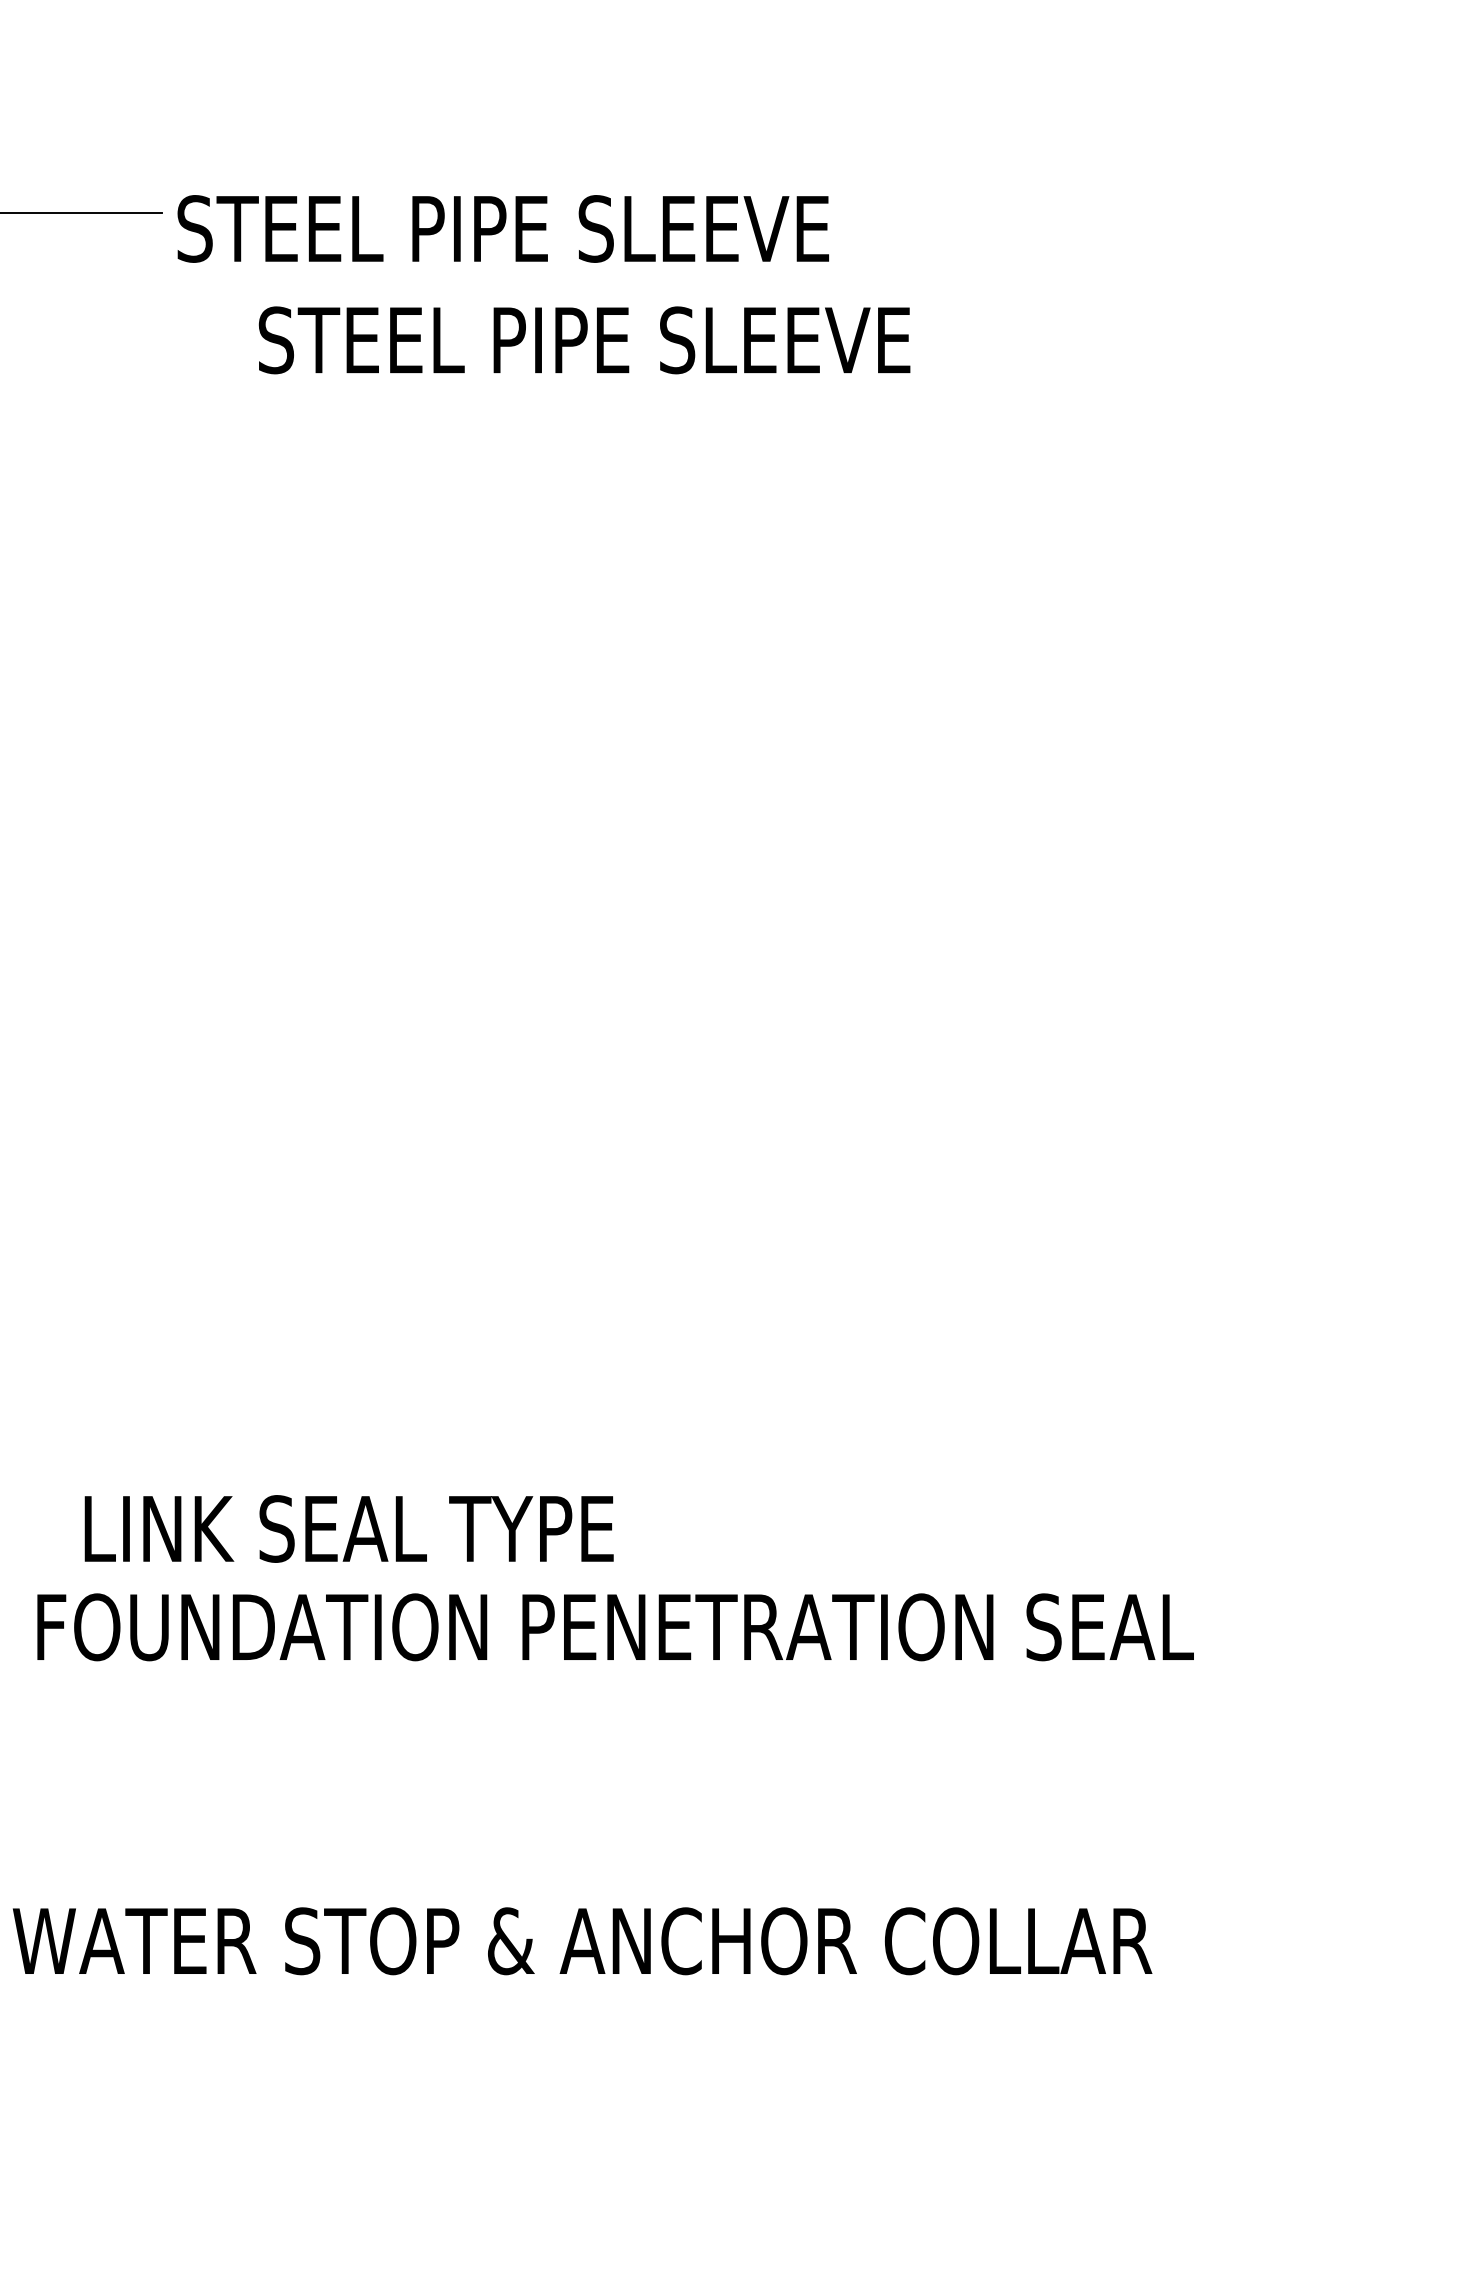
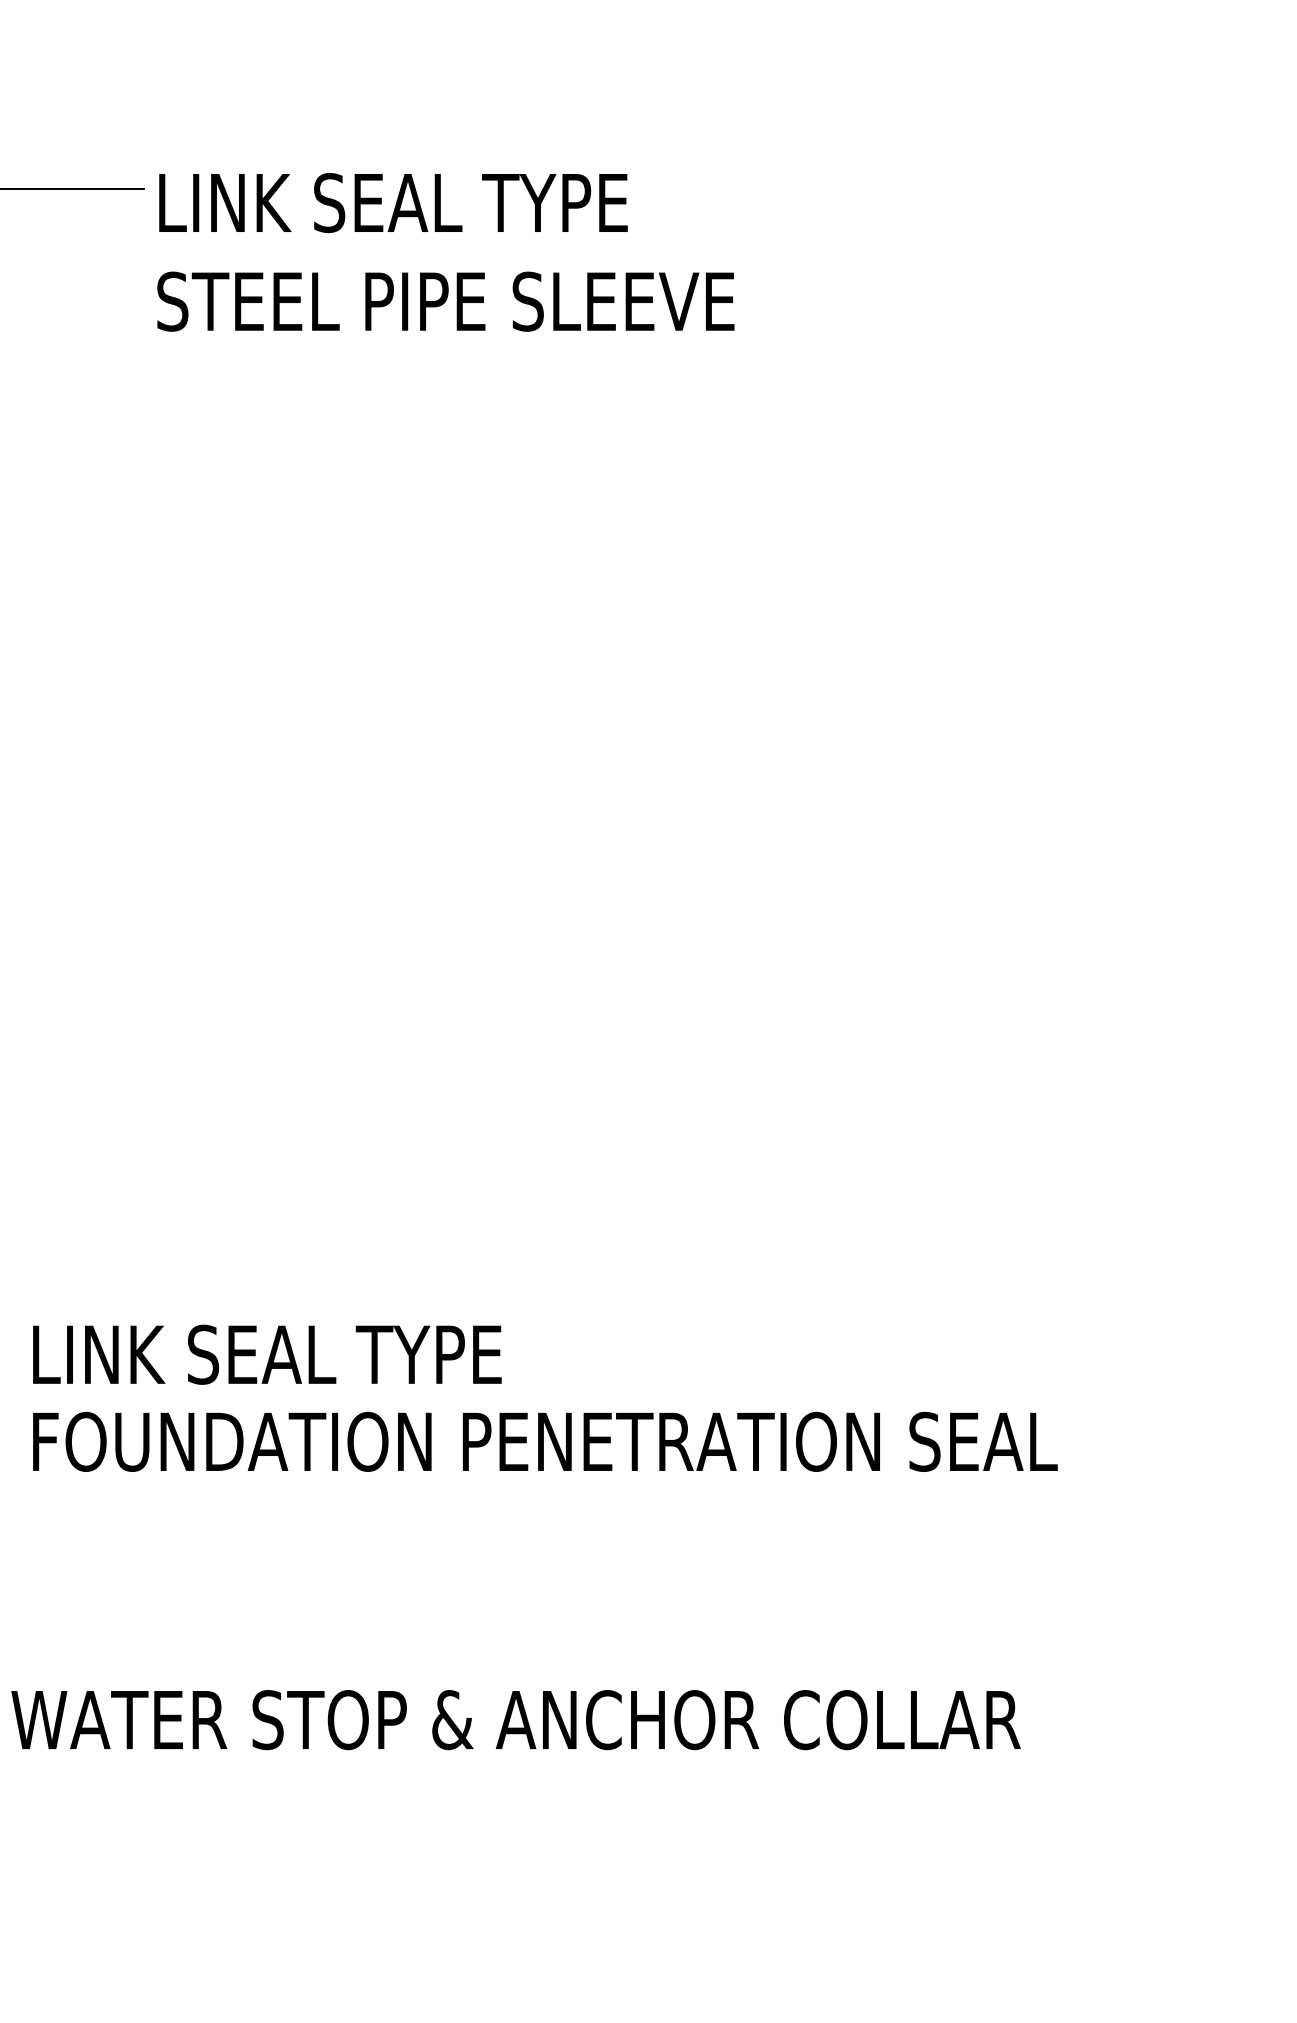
text: (502, 229) -> (445, 203), STEEL PIPE SLEEVE -> LINK SEAL TYPE
text: (584, 340) -> (445, 301), moved
text: (349, 1528) -> (267, 1354), moved

